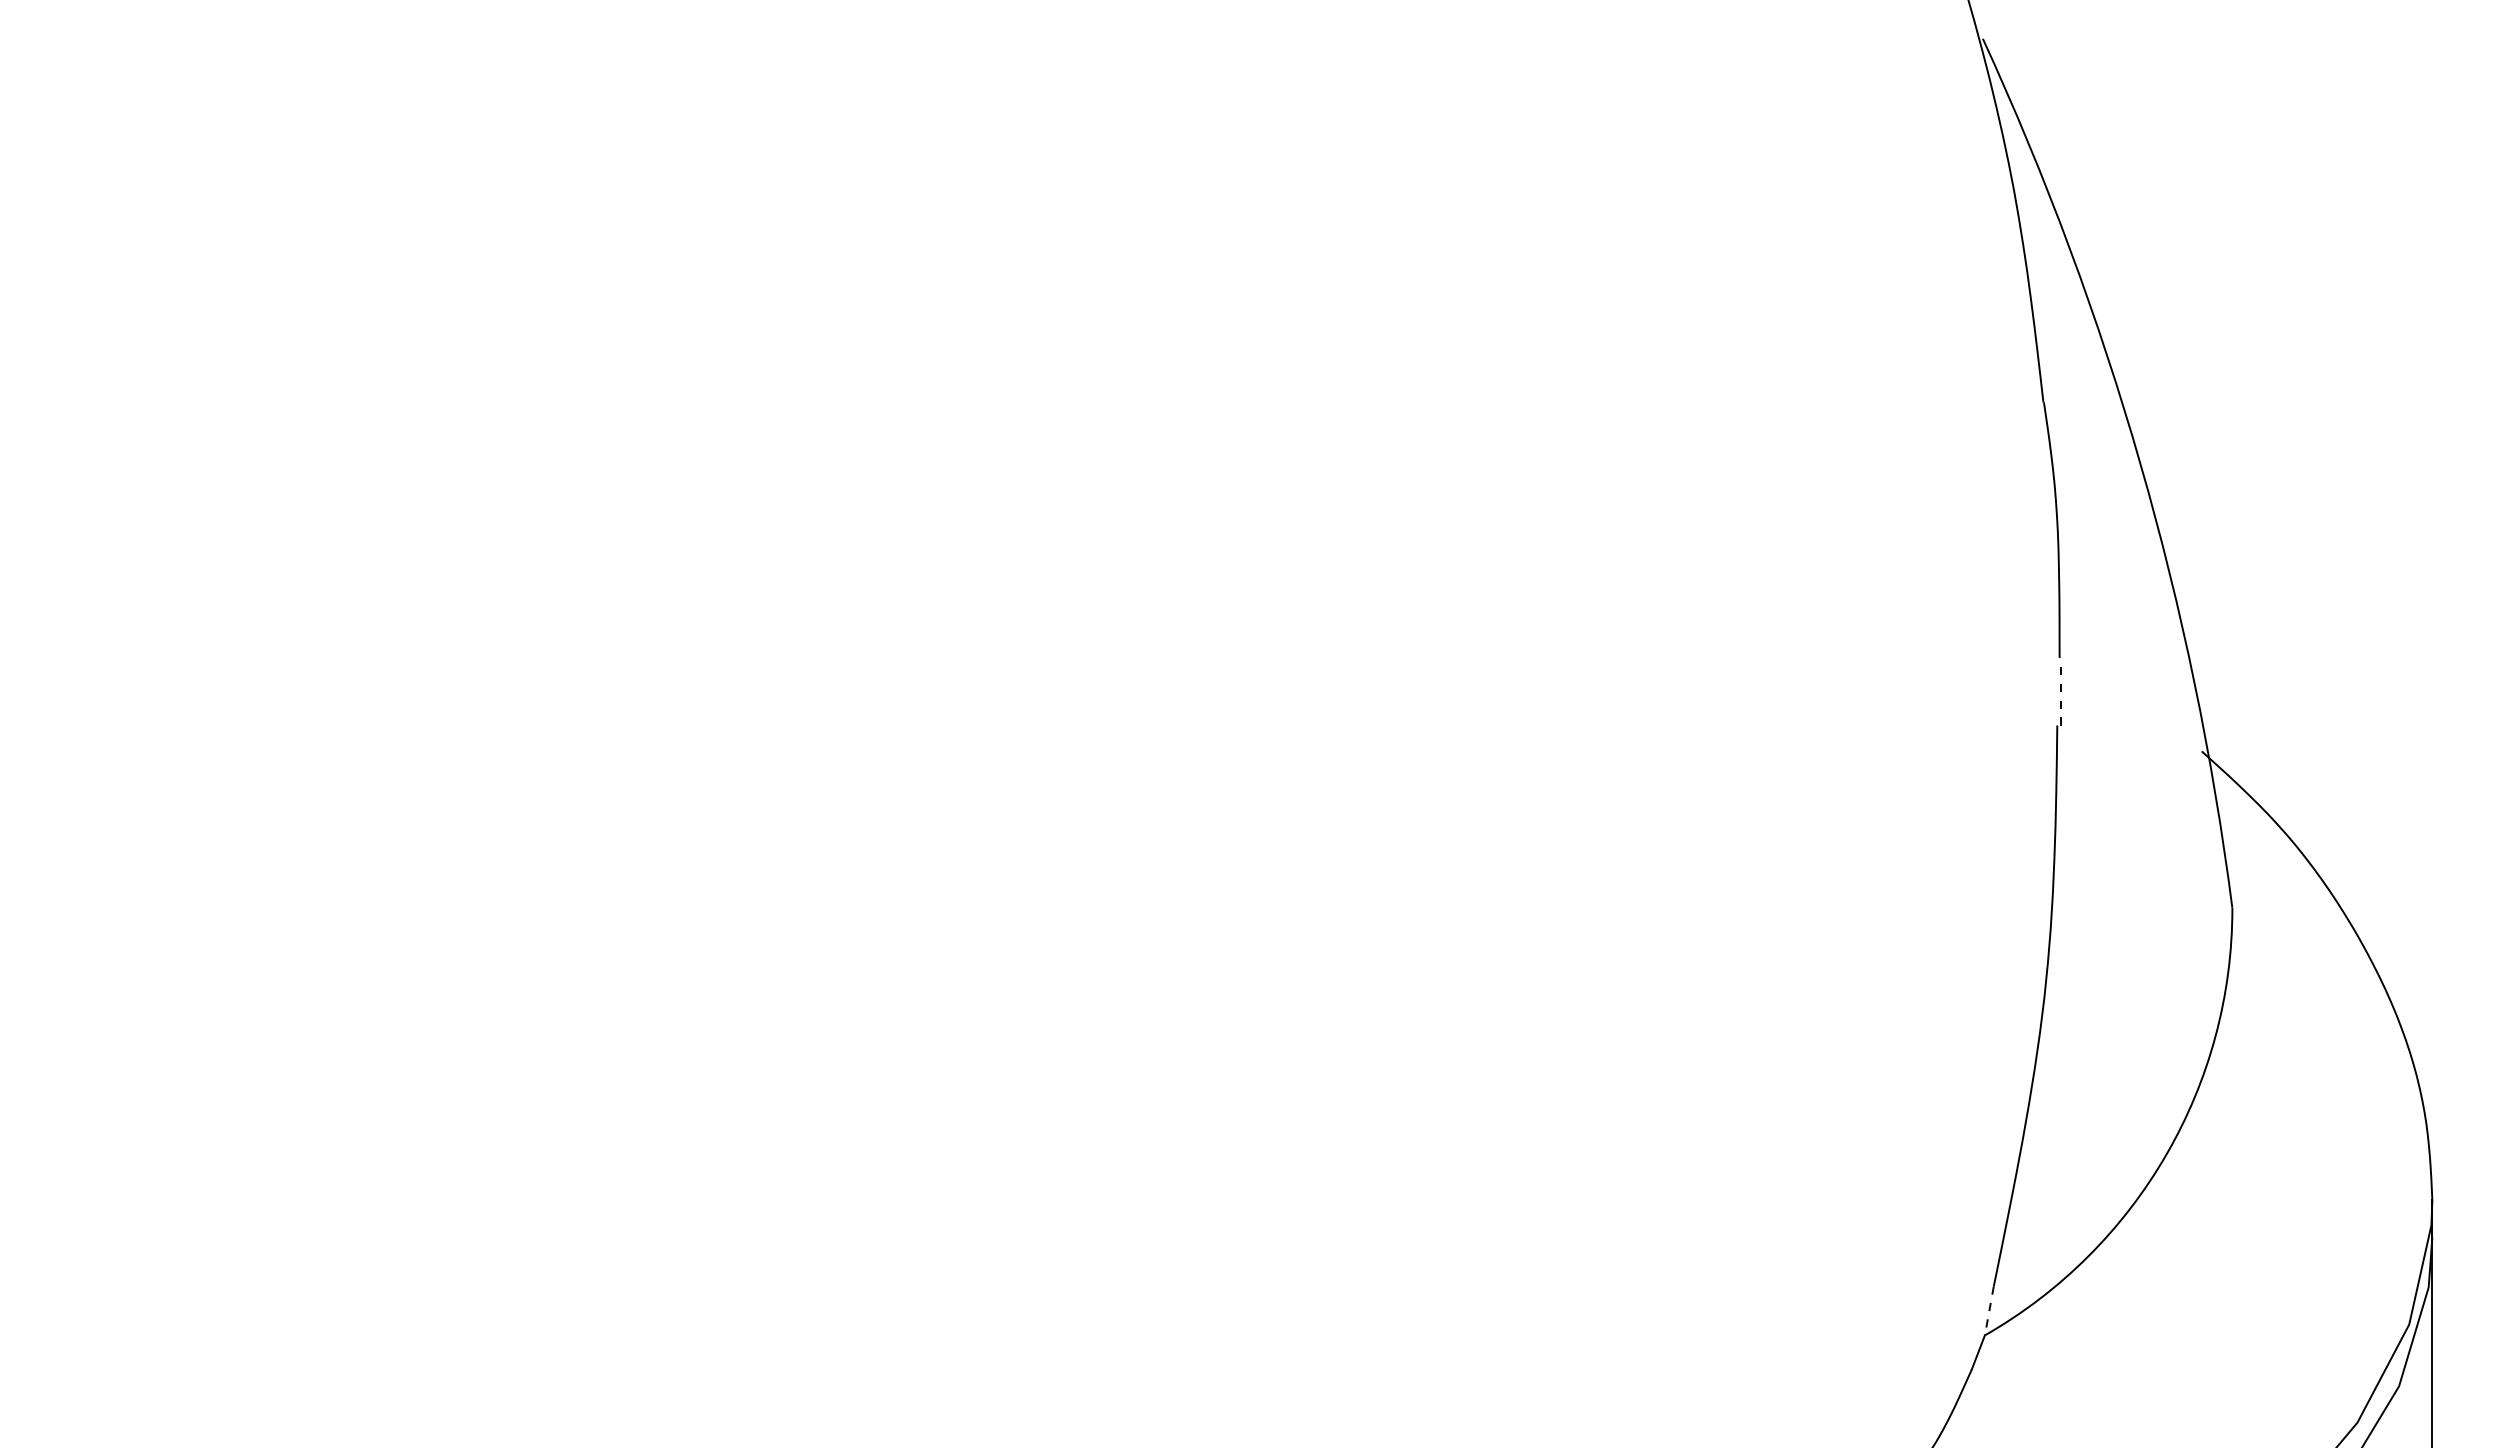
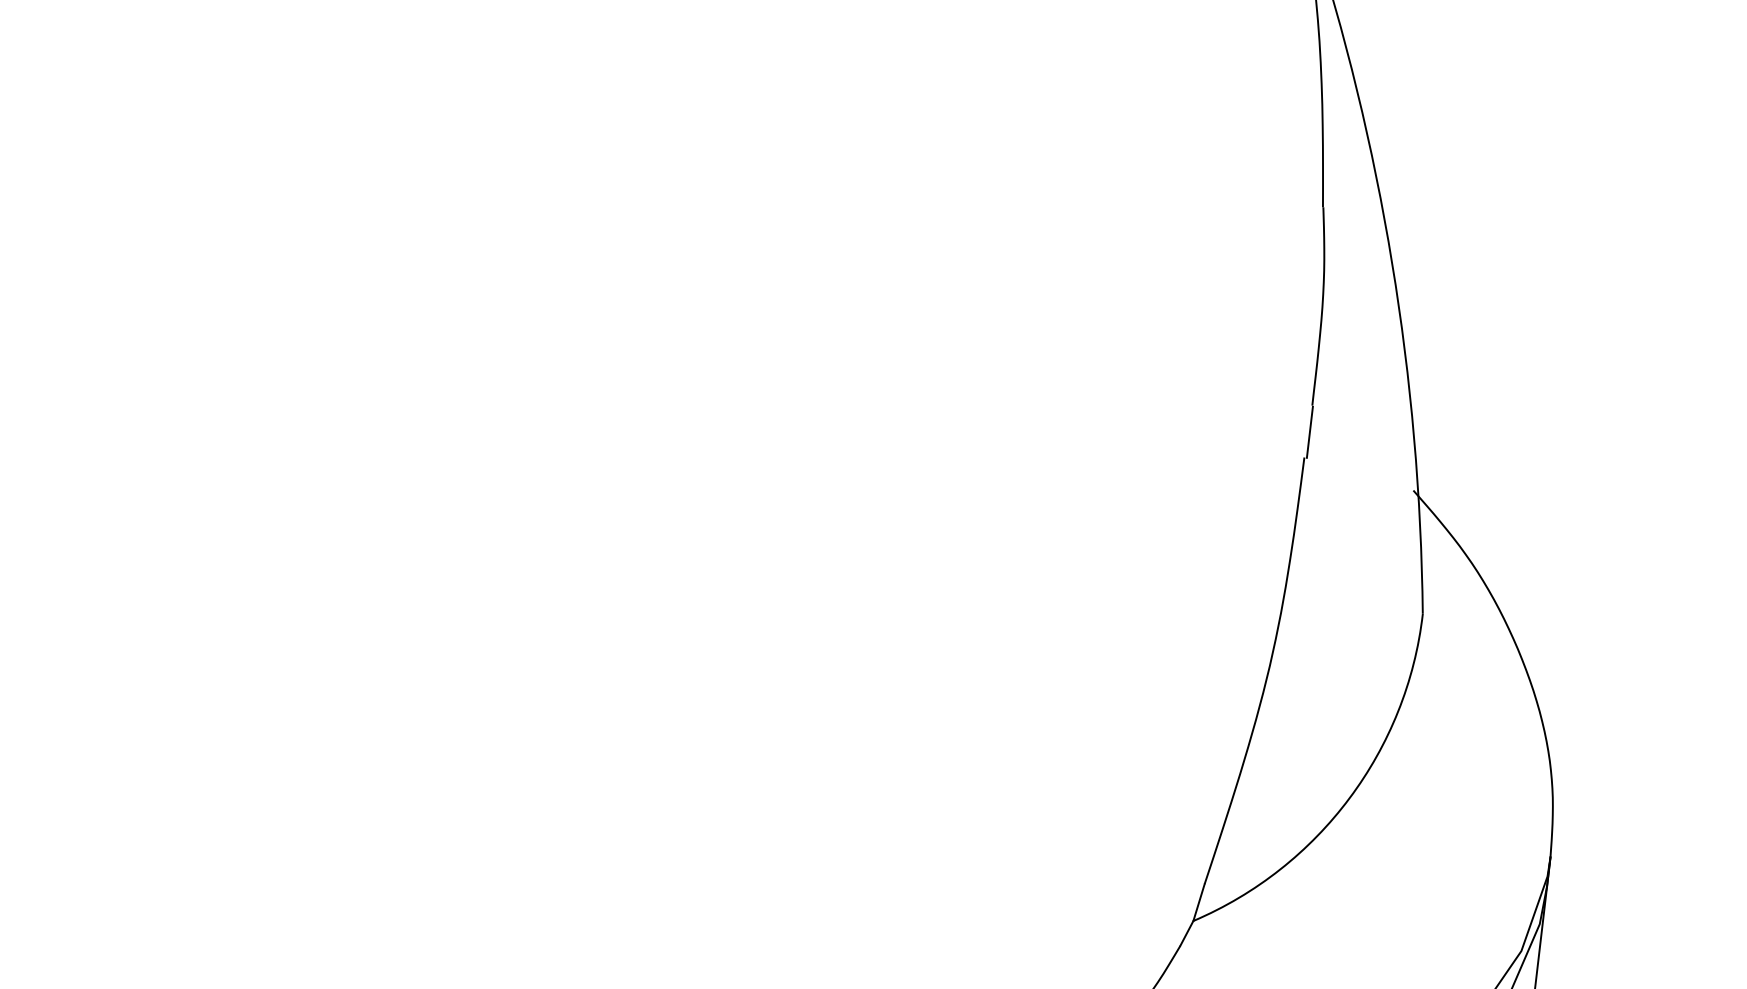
line: (2060, 691) -> (1309, 431), dashed -> solid
line: (1989, 1310) -> (1199, 902), dashed -> solid

